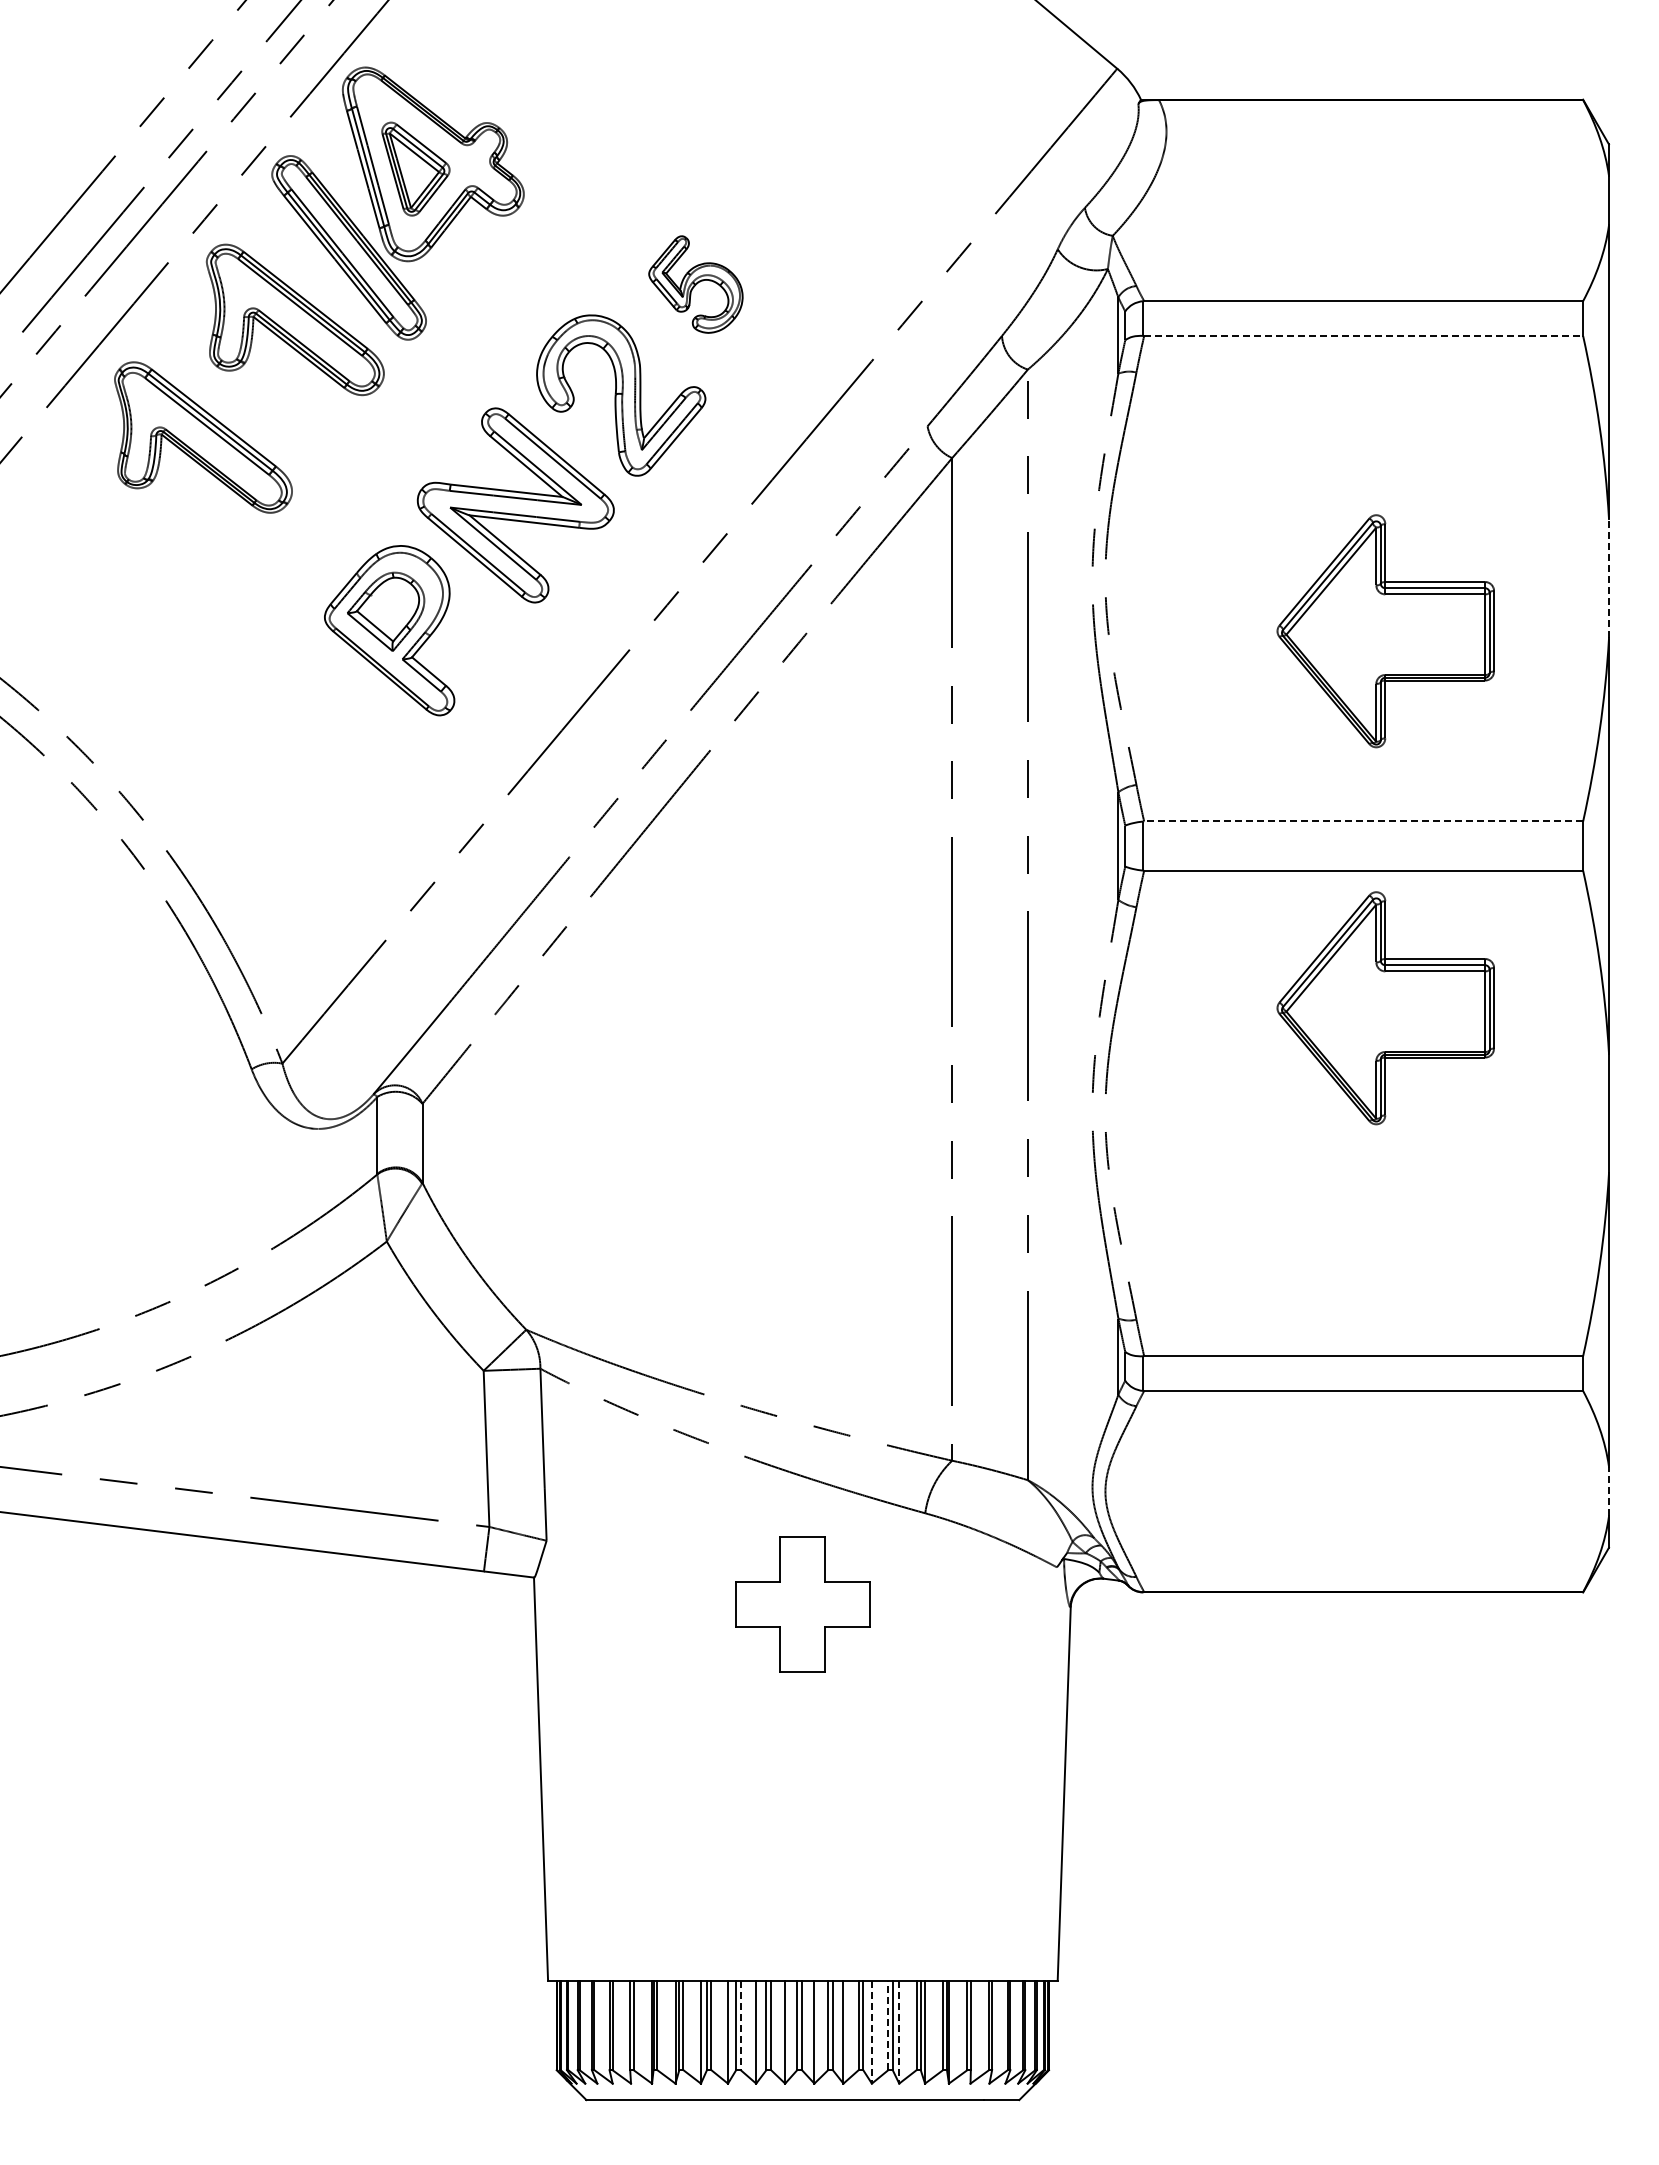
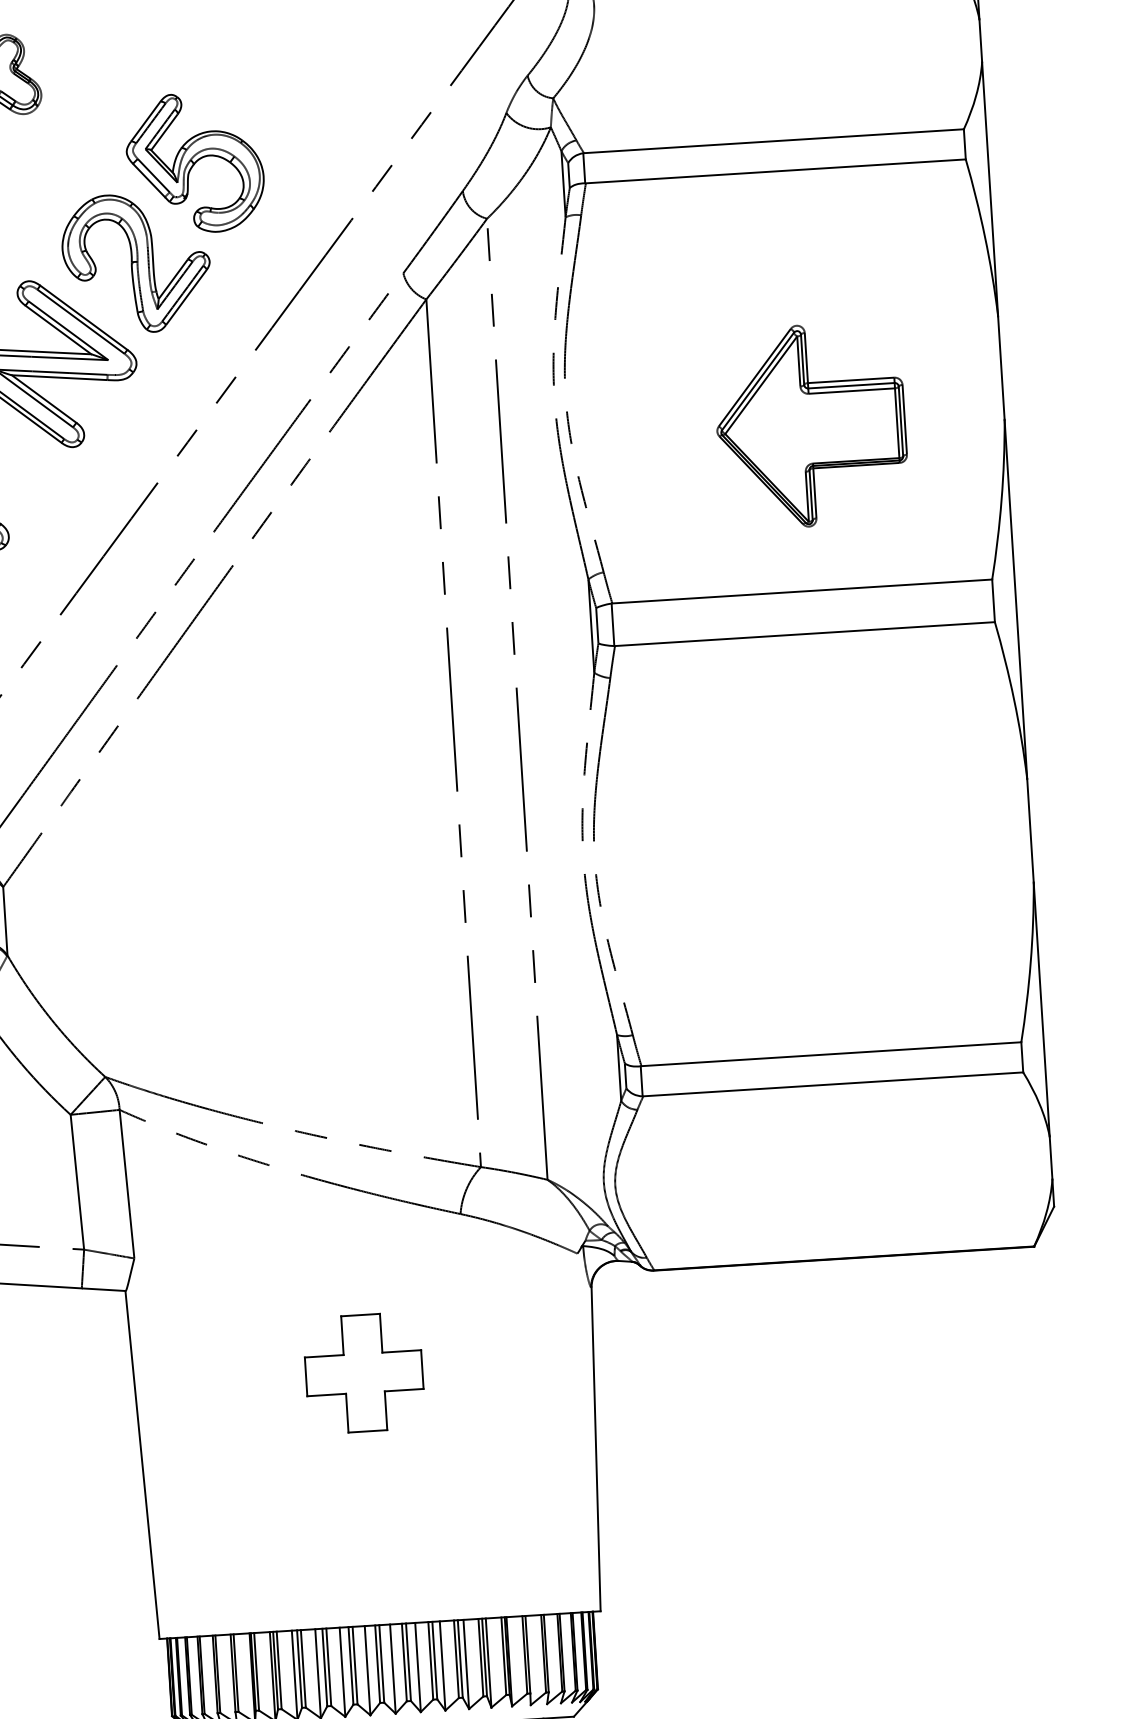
part: (695, 284) -> (194, 163), size x1.67
line: (1364, 336) -> (776, 171), dashed -> solid
line: (1609, 578) -> (1001, 367), dashed -> solid
line: (1363, 821) -> (802, 591), dashed -> solid
part: (1385, 1008) -> (831, 752), removed
line: (1609, 1491) -> (1051, 1157), dashed -> solid
part: (802, 1604) -> (363, 1373), moved
line: (740, 2025) -> (328, 1667), dashed -> solid
line: (888, 2025) -> (456, 1659), dashed -> solid
line: (871, 2032) -> (442, 1666), dashed -> solid
line: (899, 2032) -> (466, 1664), dashed -> solid

